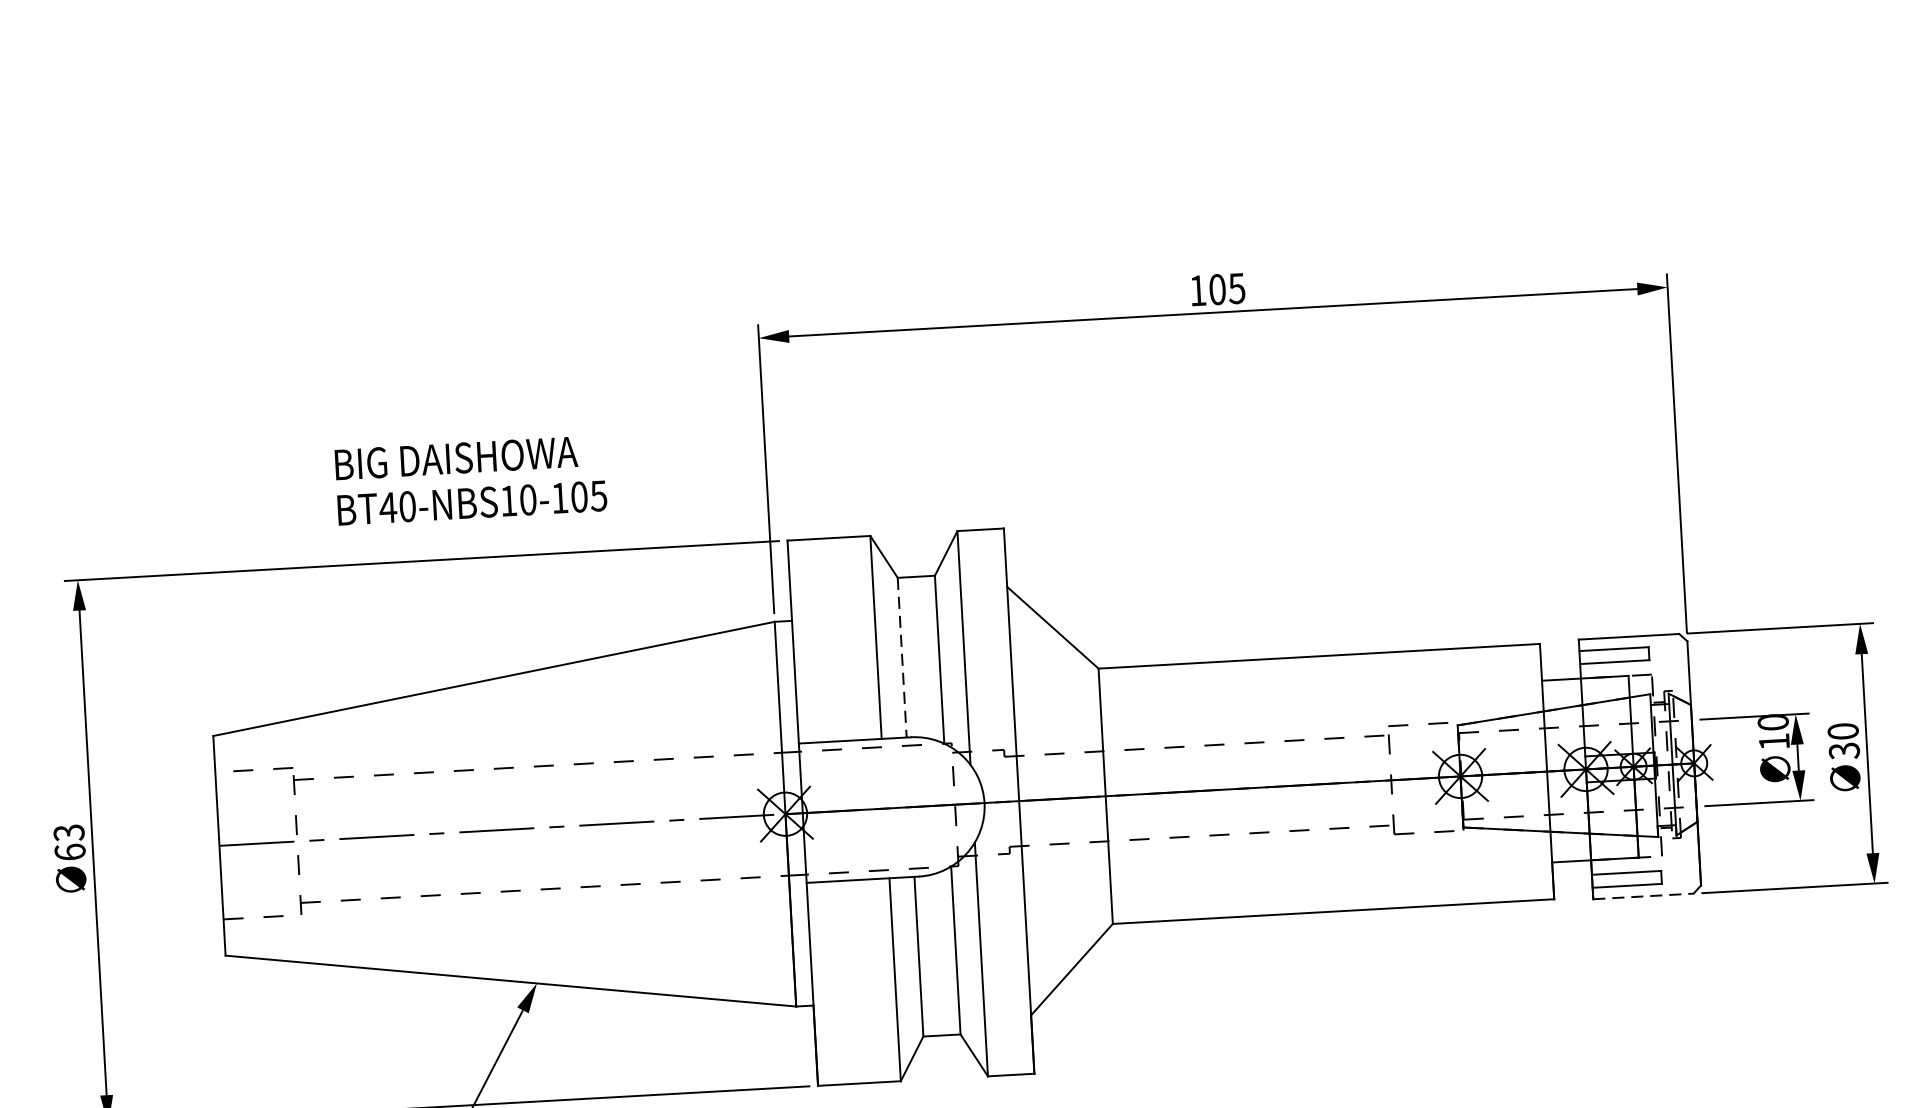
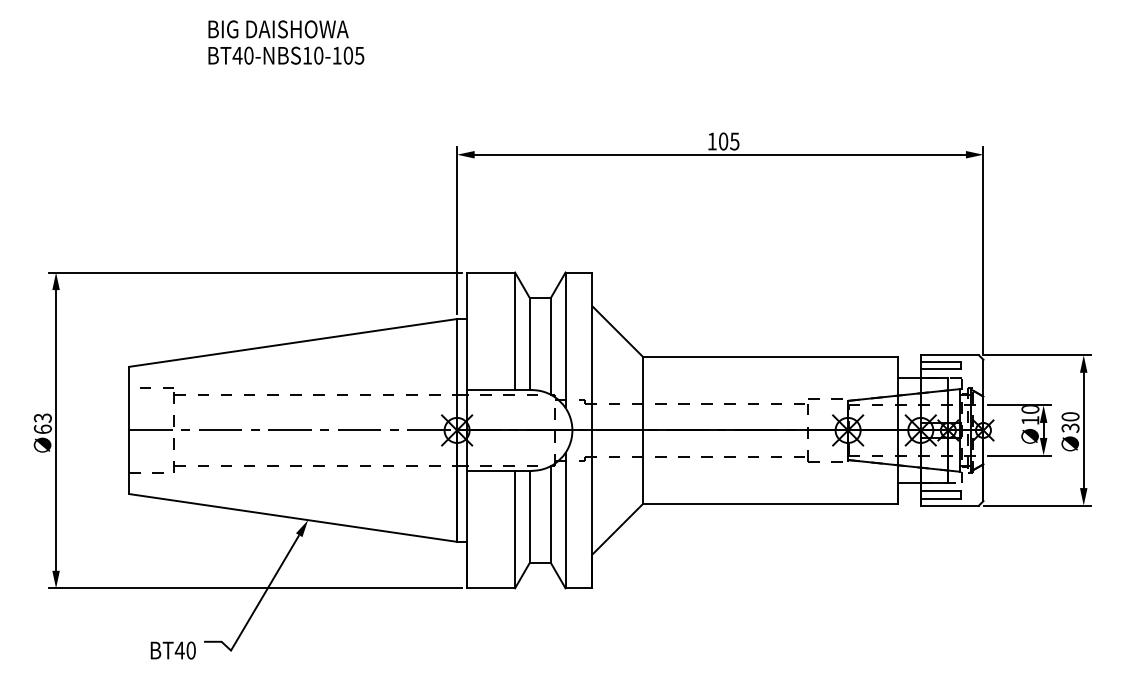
text: (471, 480) -> (286, 42), moved
line: (902, 658) -> (529, 344), dashed -> solid
line: (1644, 896) -> (950, 505), dashed -> solid

